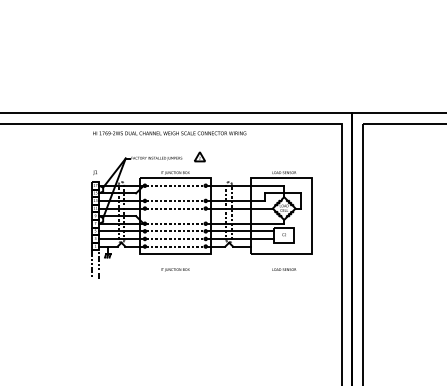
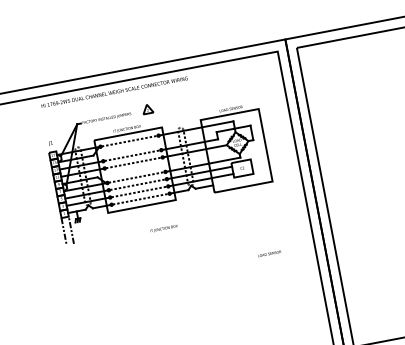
text: (175, 269) -> (164, 228), moved
text: (284, 269) -> (269, 253), moved

